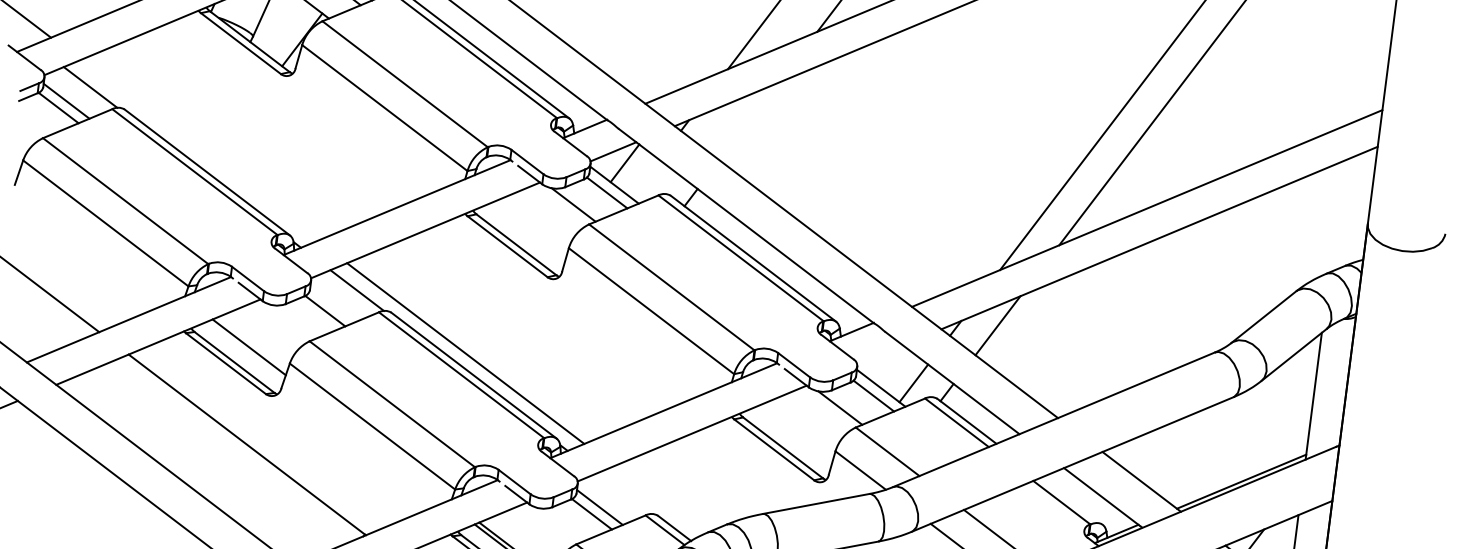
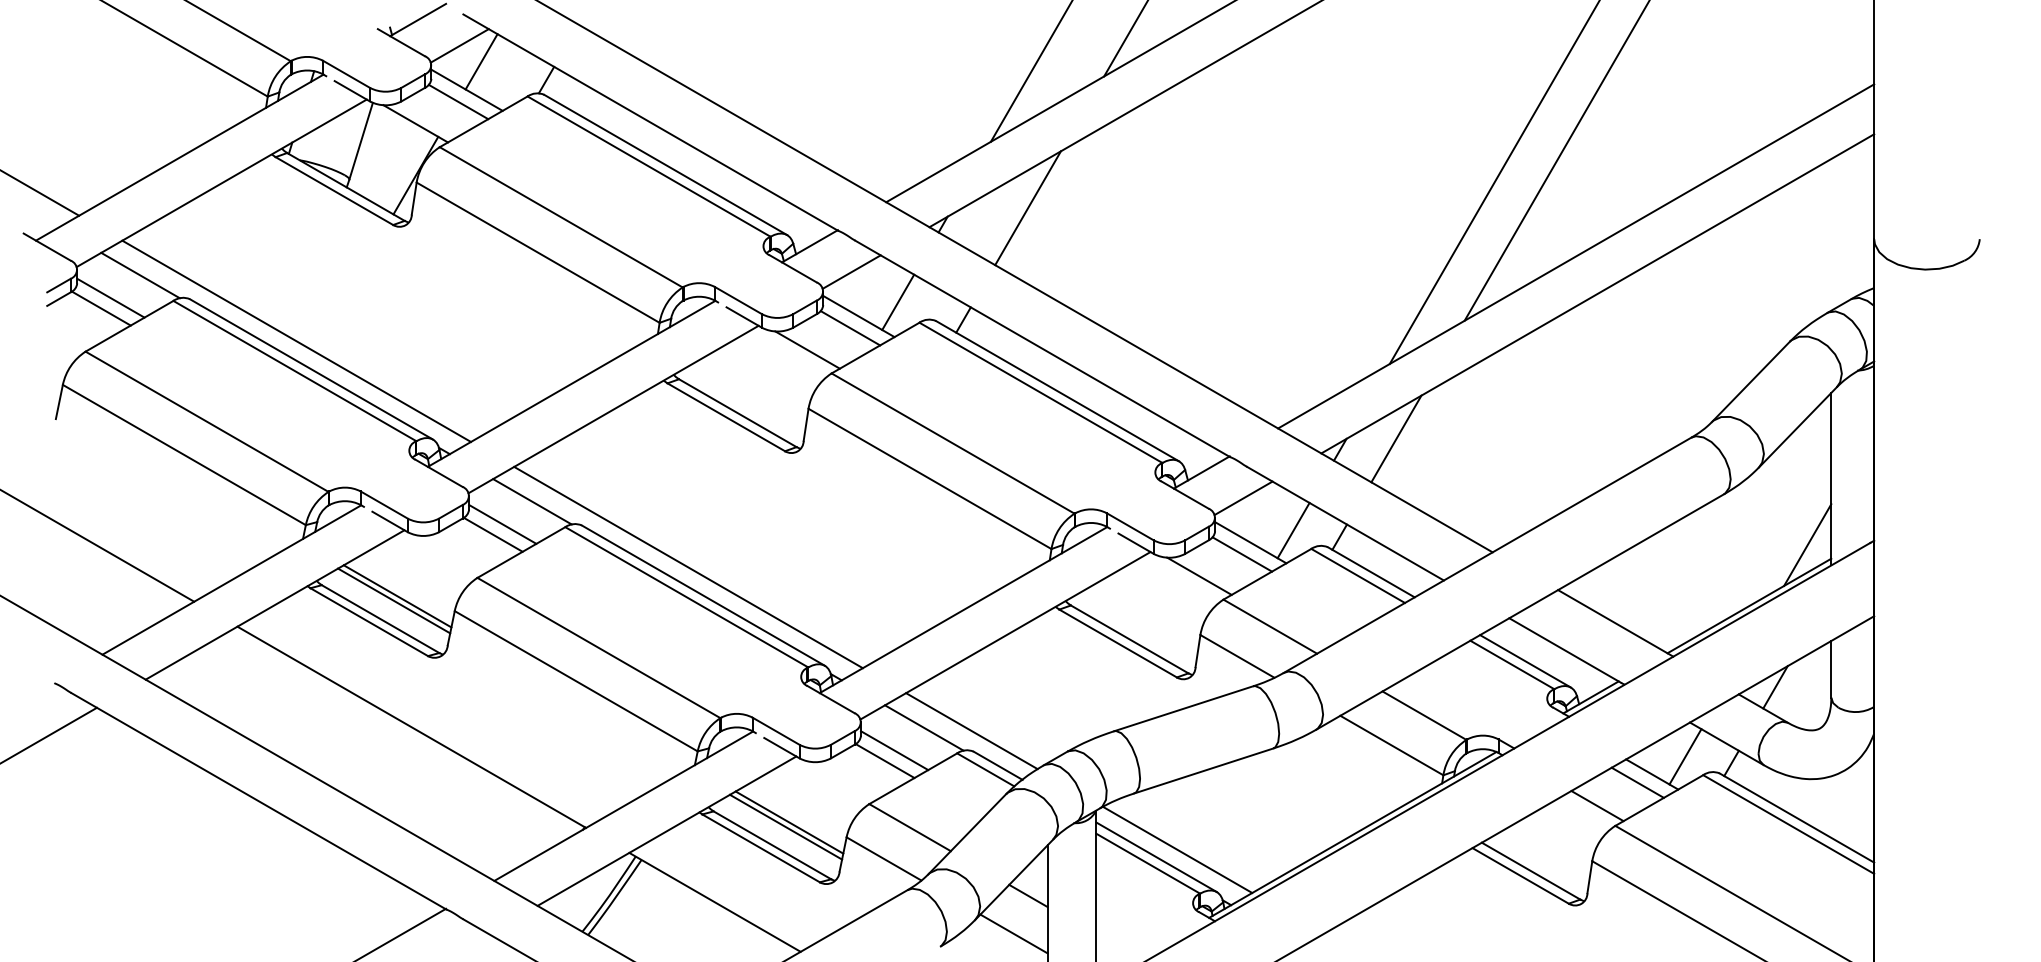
line: (748, 121) -> (1027, 208), added
line: (199, 149) -> (296, 340), added
line: (625, 163) -> (898, 302), moved
line: (333, 303) -> (502, 523), added
line: (246, 350) -> (394, 600), added
line: (880, 355) -> (1243, 498), added
line: (1290, 441) -> (1807, 544), added
line: (624, 493) -> (924, 727), added
line: (658, 500) -> (971, 731), added
line: (1071, 501) -> (1525, 661), added

